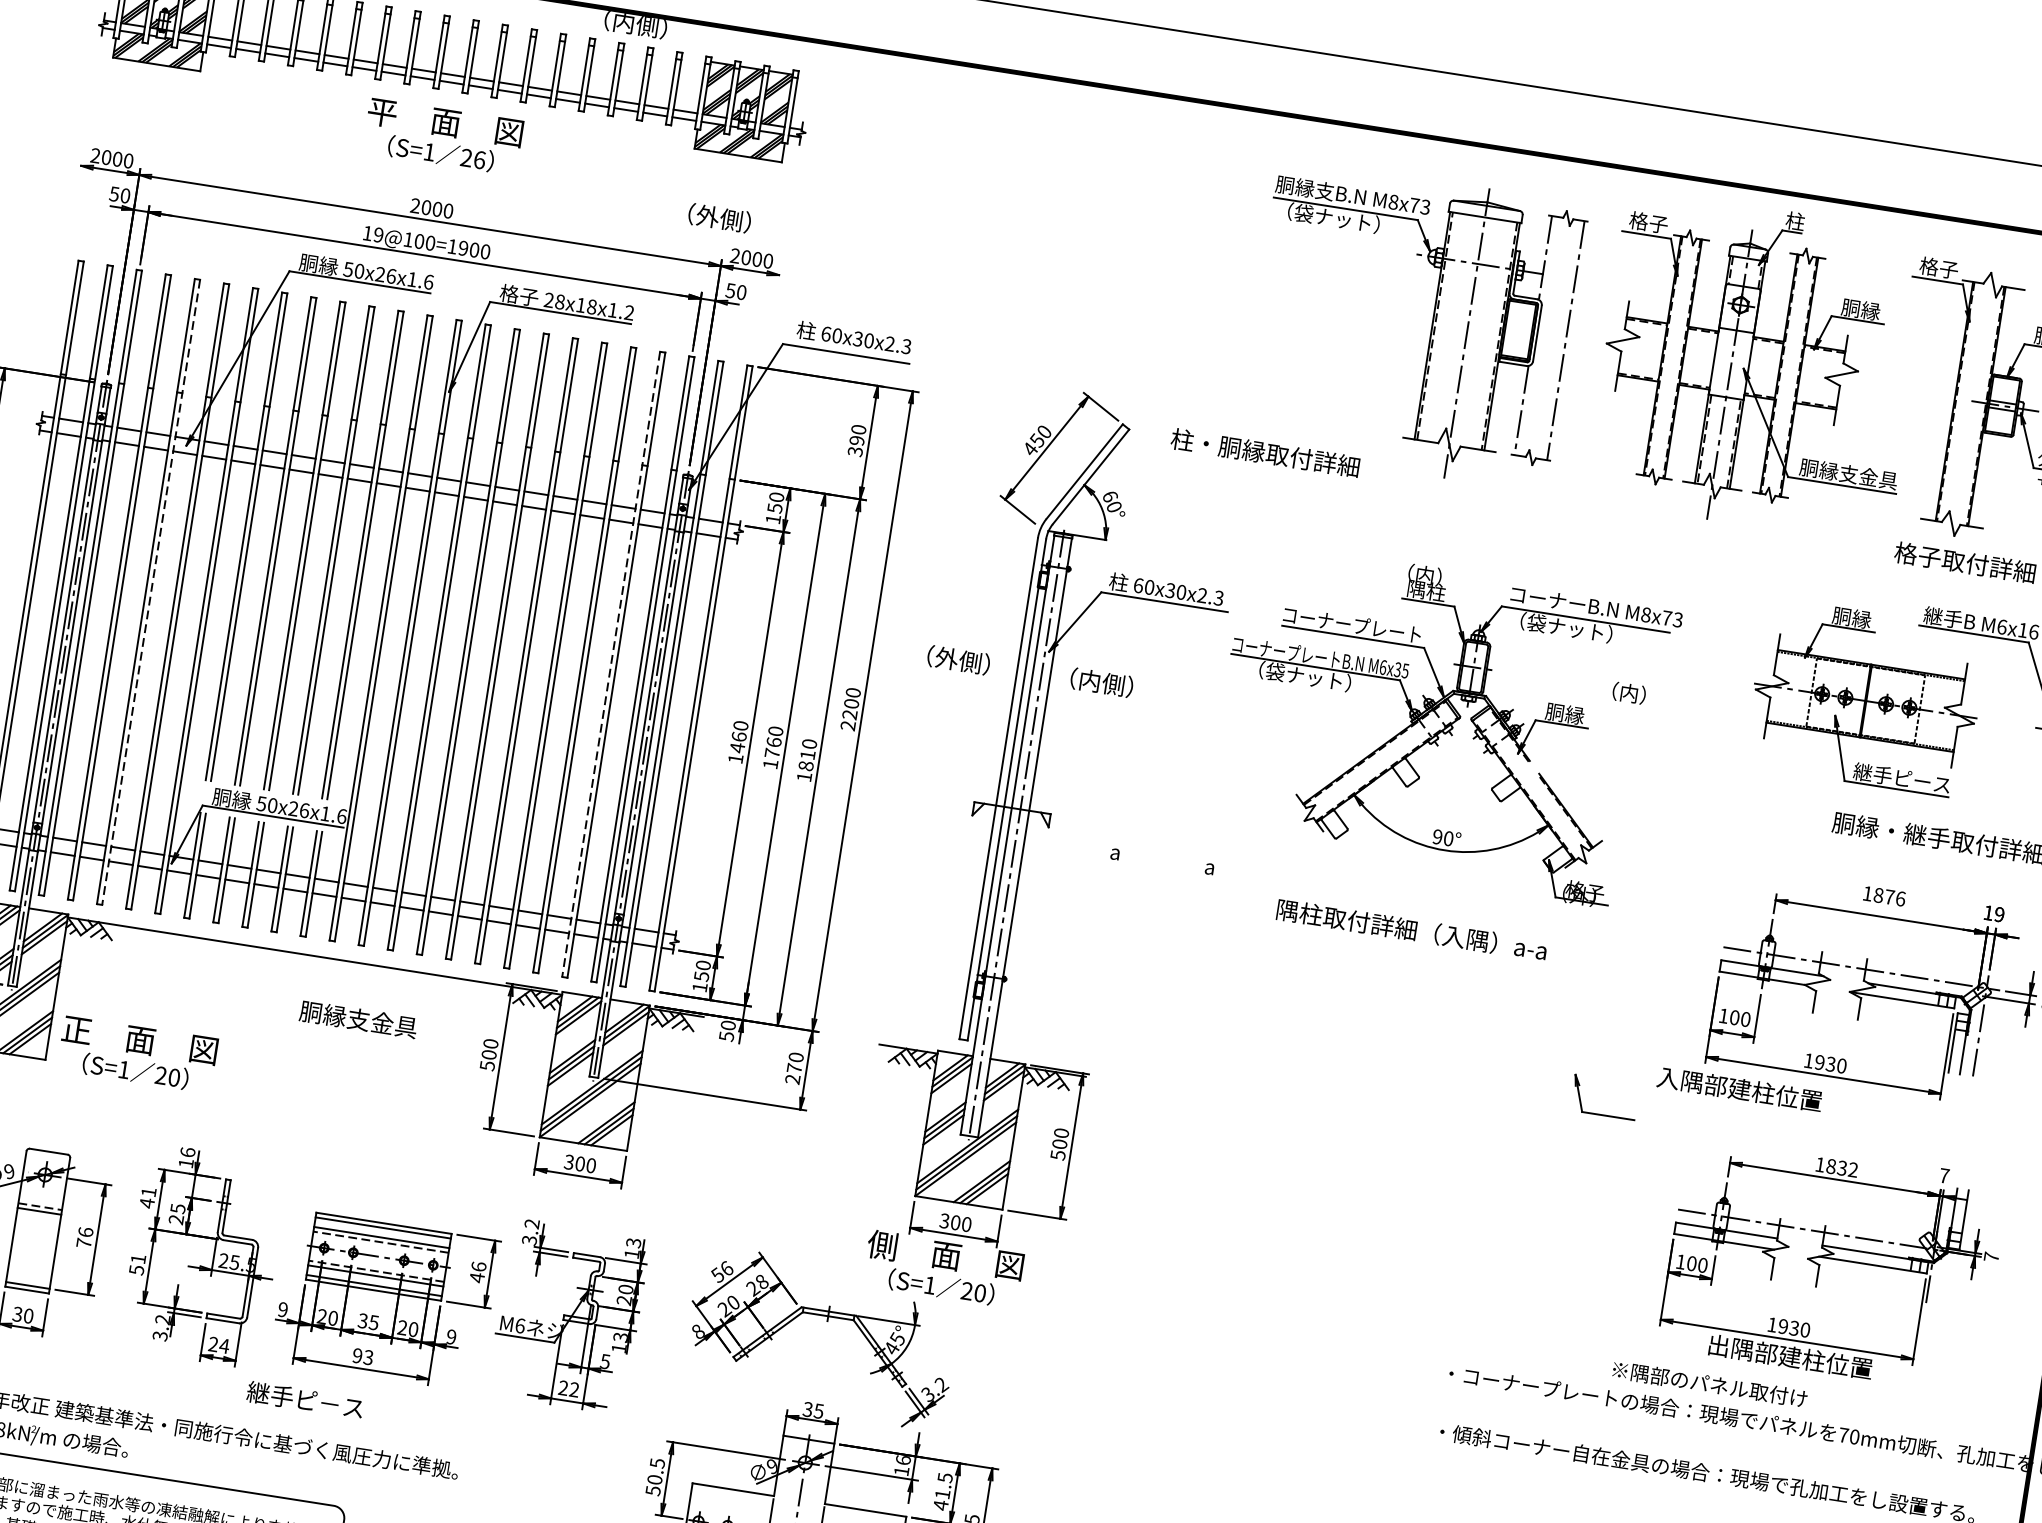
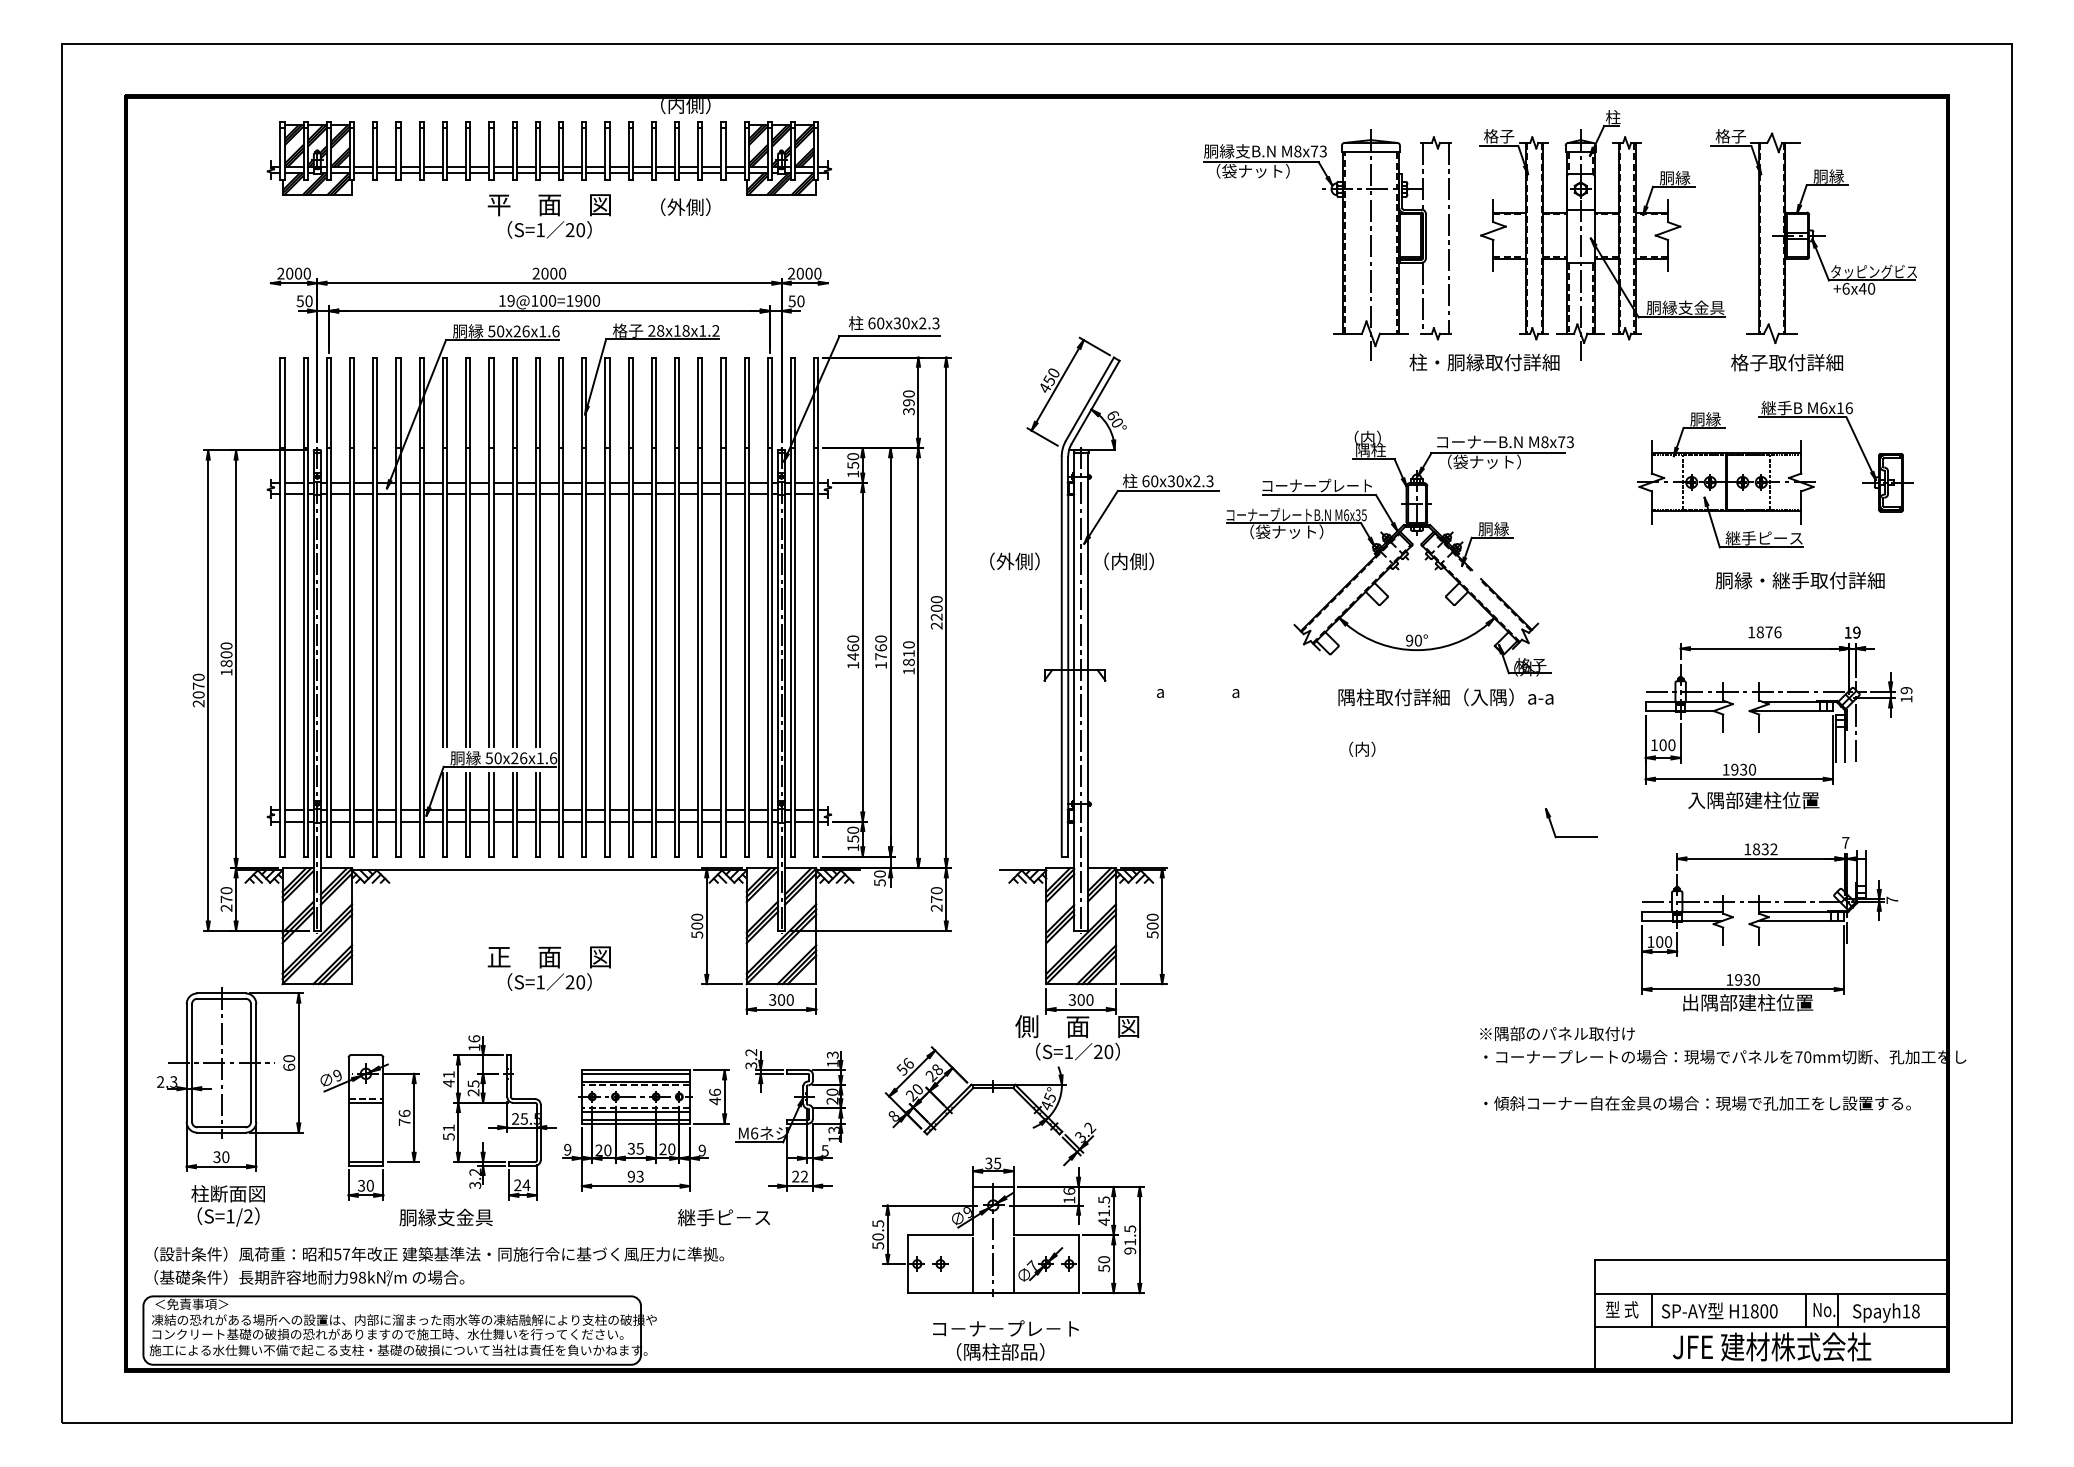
text: (479, 160) -> (580, 230), 26 -> 20
text: (719, 217) -> (685, 206), moved
part: (1265, 452) -> (1484, 362), moved
line: (151, 592) -> (377, 607), dashed -> solid
line: (610, 664) -> (744, 607), dashed -> solid
text: (1629, 692) -> (1362, 748), moved
text: (1411, 930) -> (1445, 697), moved
text: (357, 1019) -> (445, 1217), moved
text: (136, 1054) -> (548, 968), moved
text: (1739, 1089) -> (1753, 800), moved
text: (1710, 1383) -> (1557, 1033), moved
text: (304, 1399) -> (723, 1217), moved

